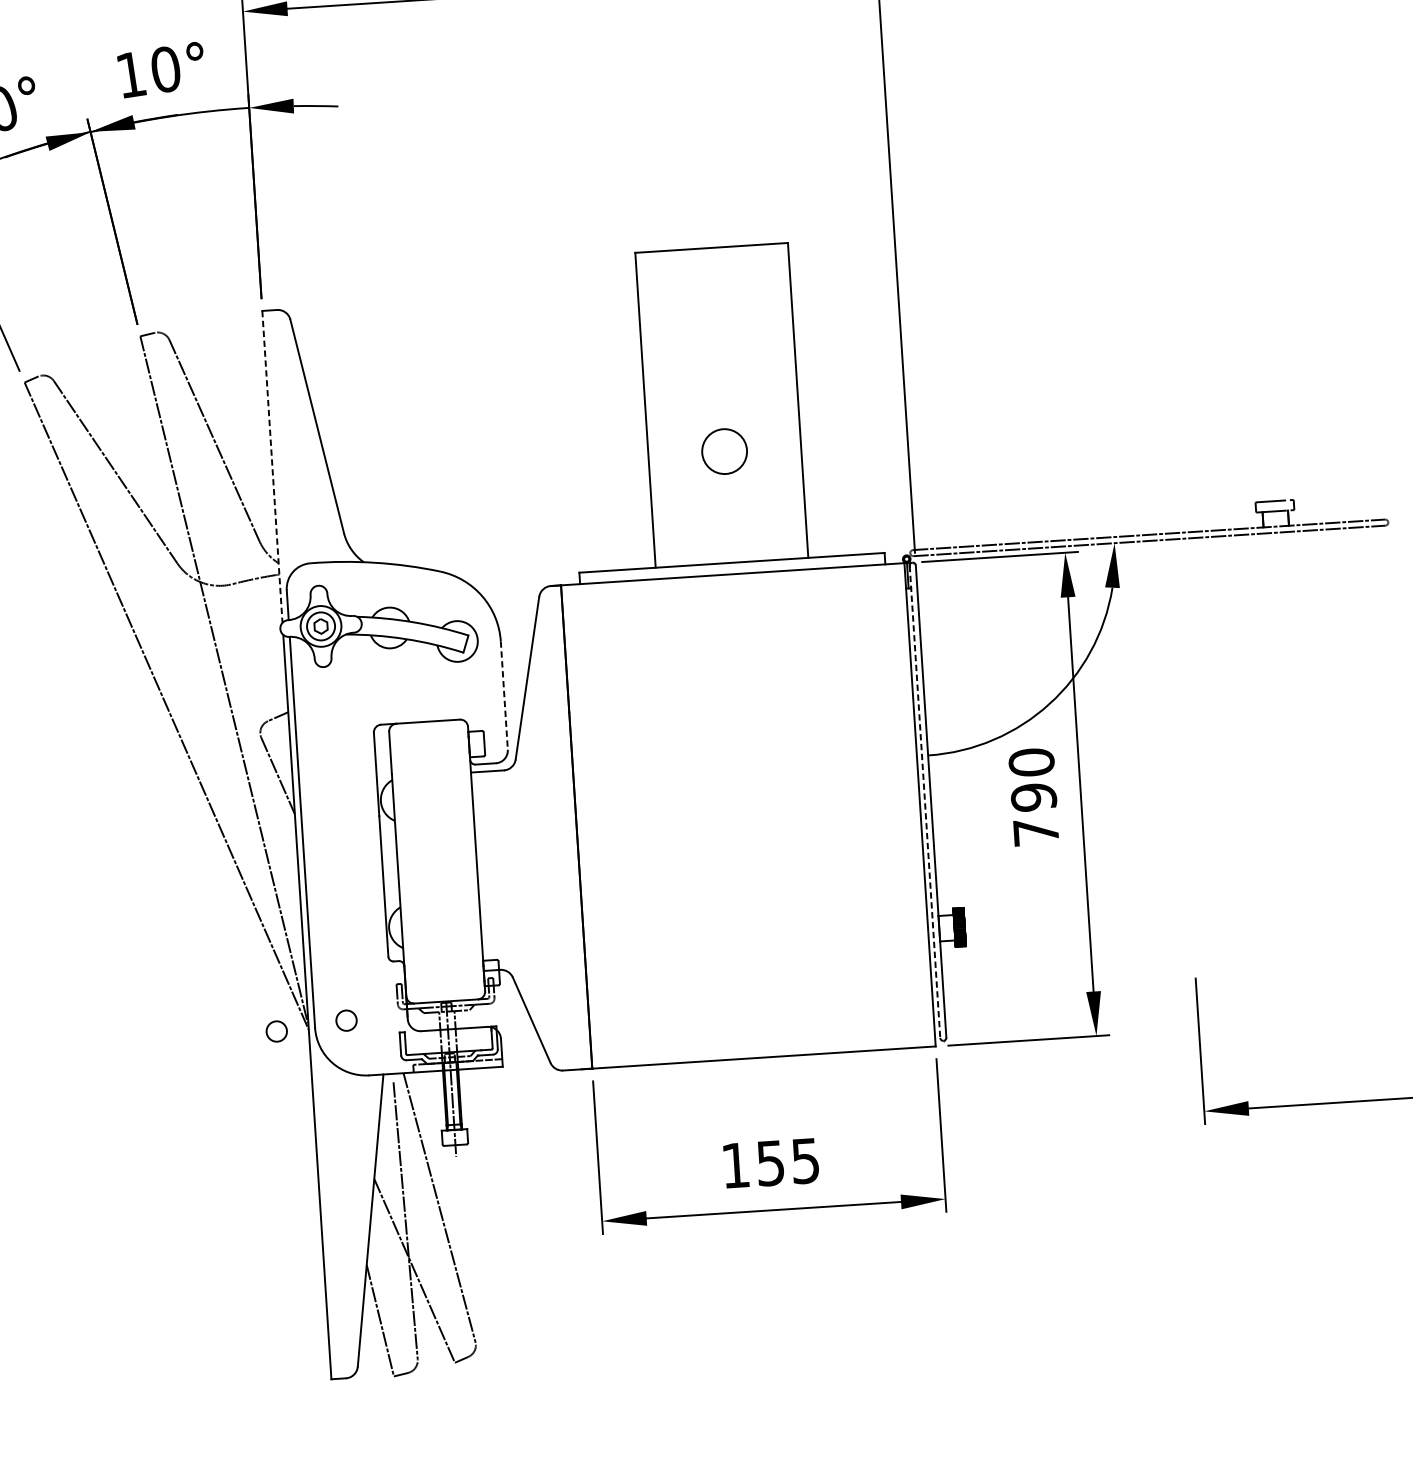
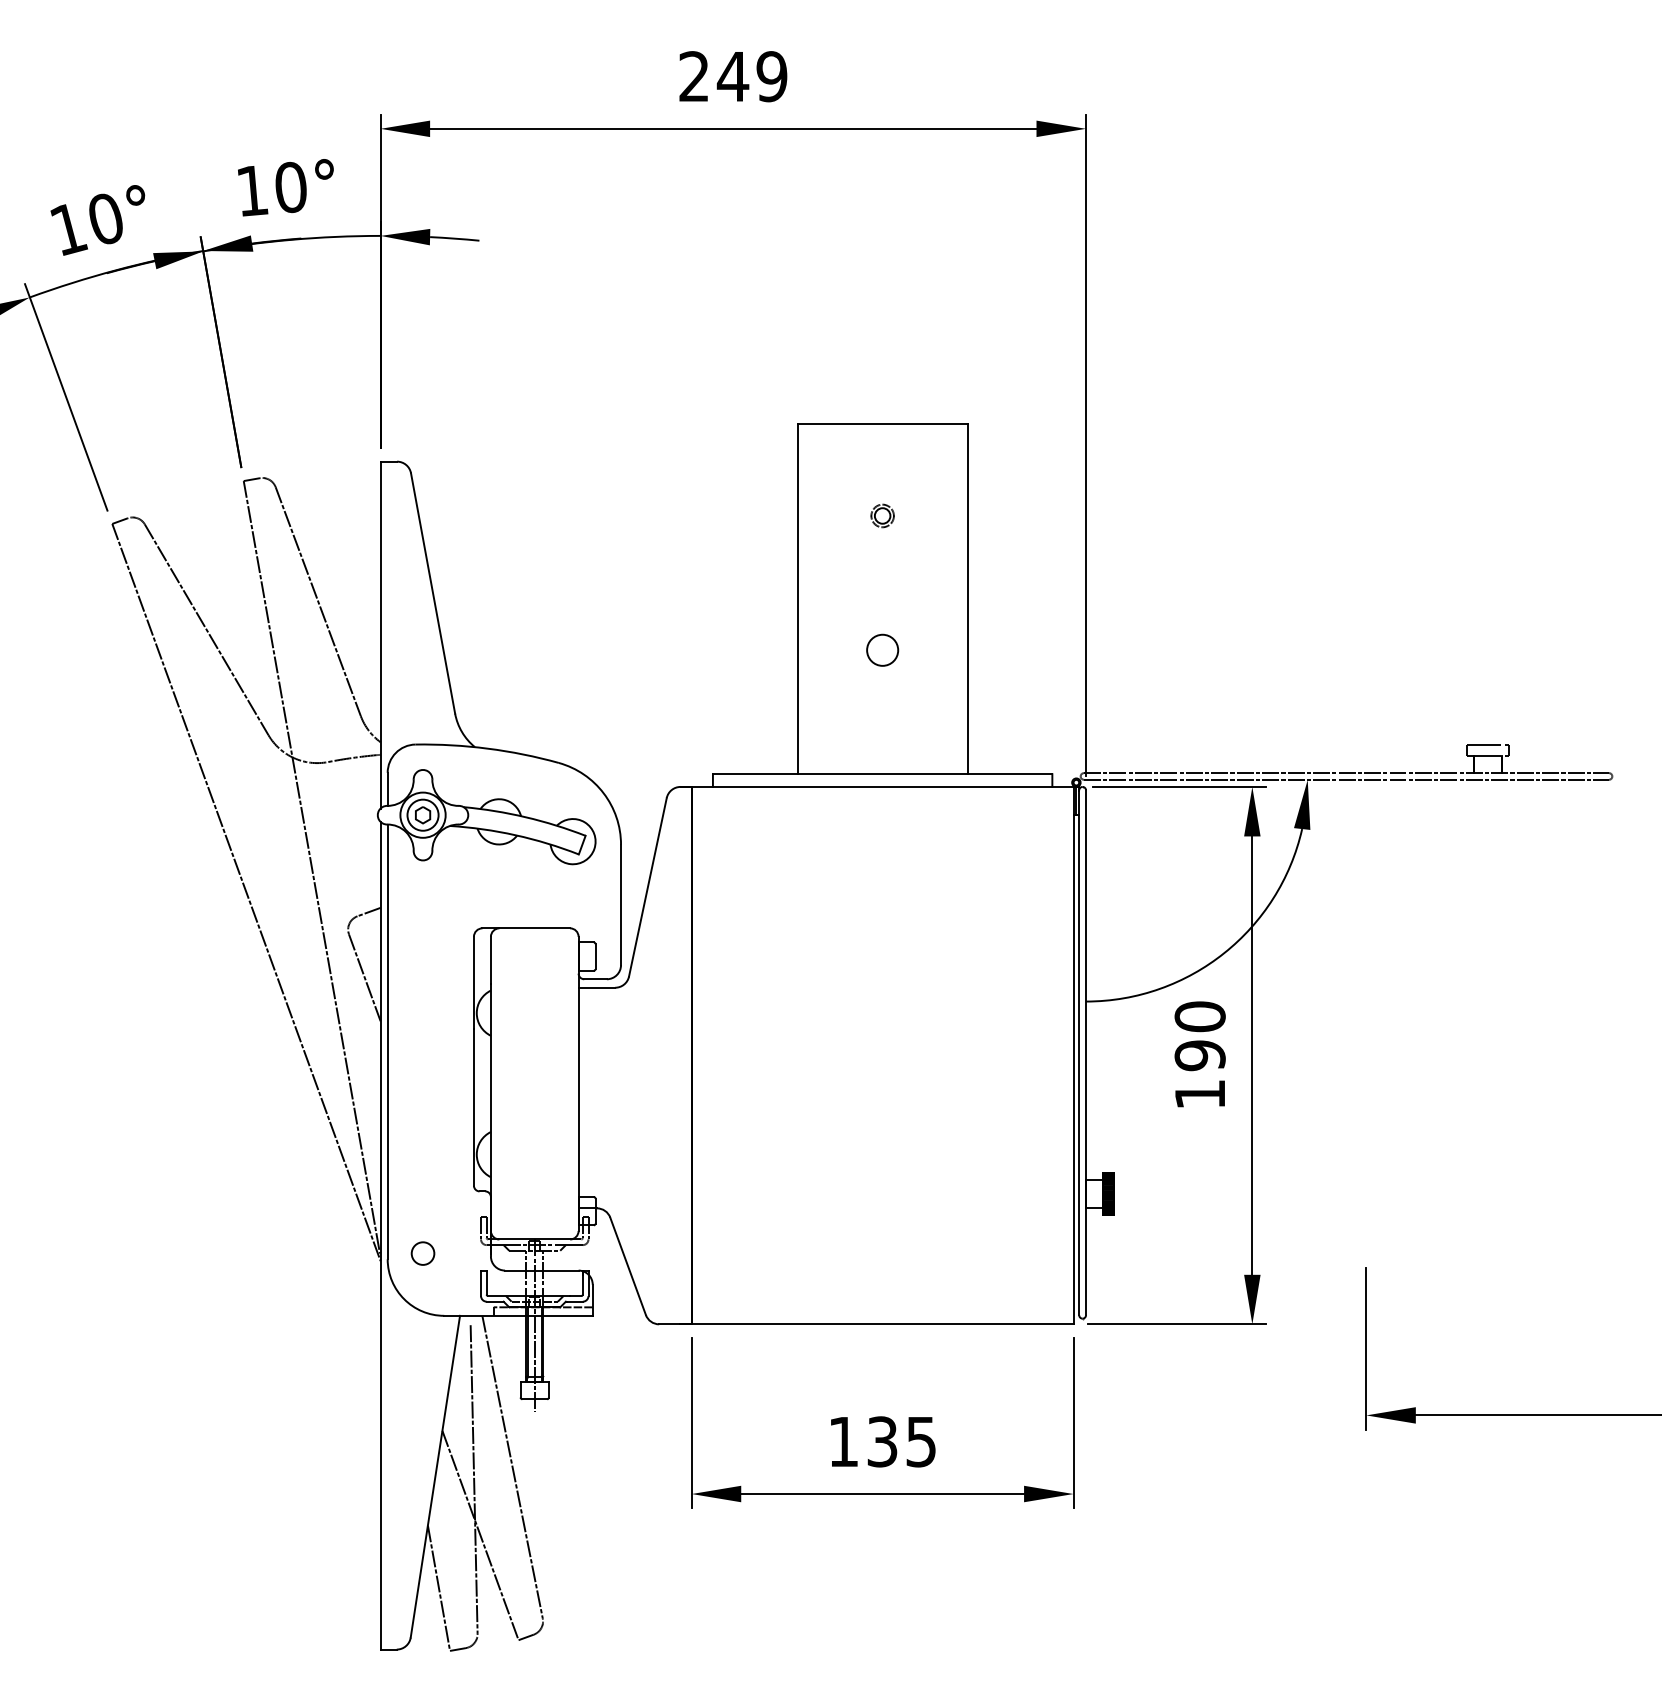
part: (716, 330) -> (882, 515), added
circle: (724, 450) -> (882, 649), size x0.62
line: (272, 467) -> (380, 635), dashed -> solid
line: (504, 696) -> (621, 905), dashed -> solid
line: (925, 802) -> (1079, 1053), dashed -> solid
text: (1035, 832) -> (1199, 1094), 790 -> 190
circle: (276, 1031) -> (344, 1260), removed
text: (770, 1162) -> (882, 1441), 155 -> 135

